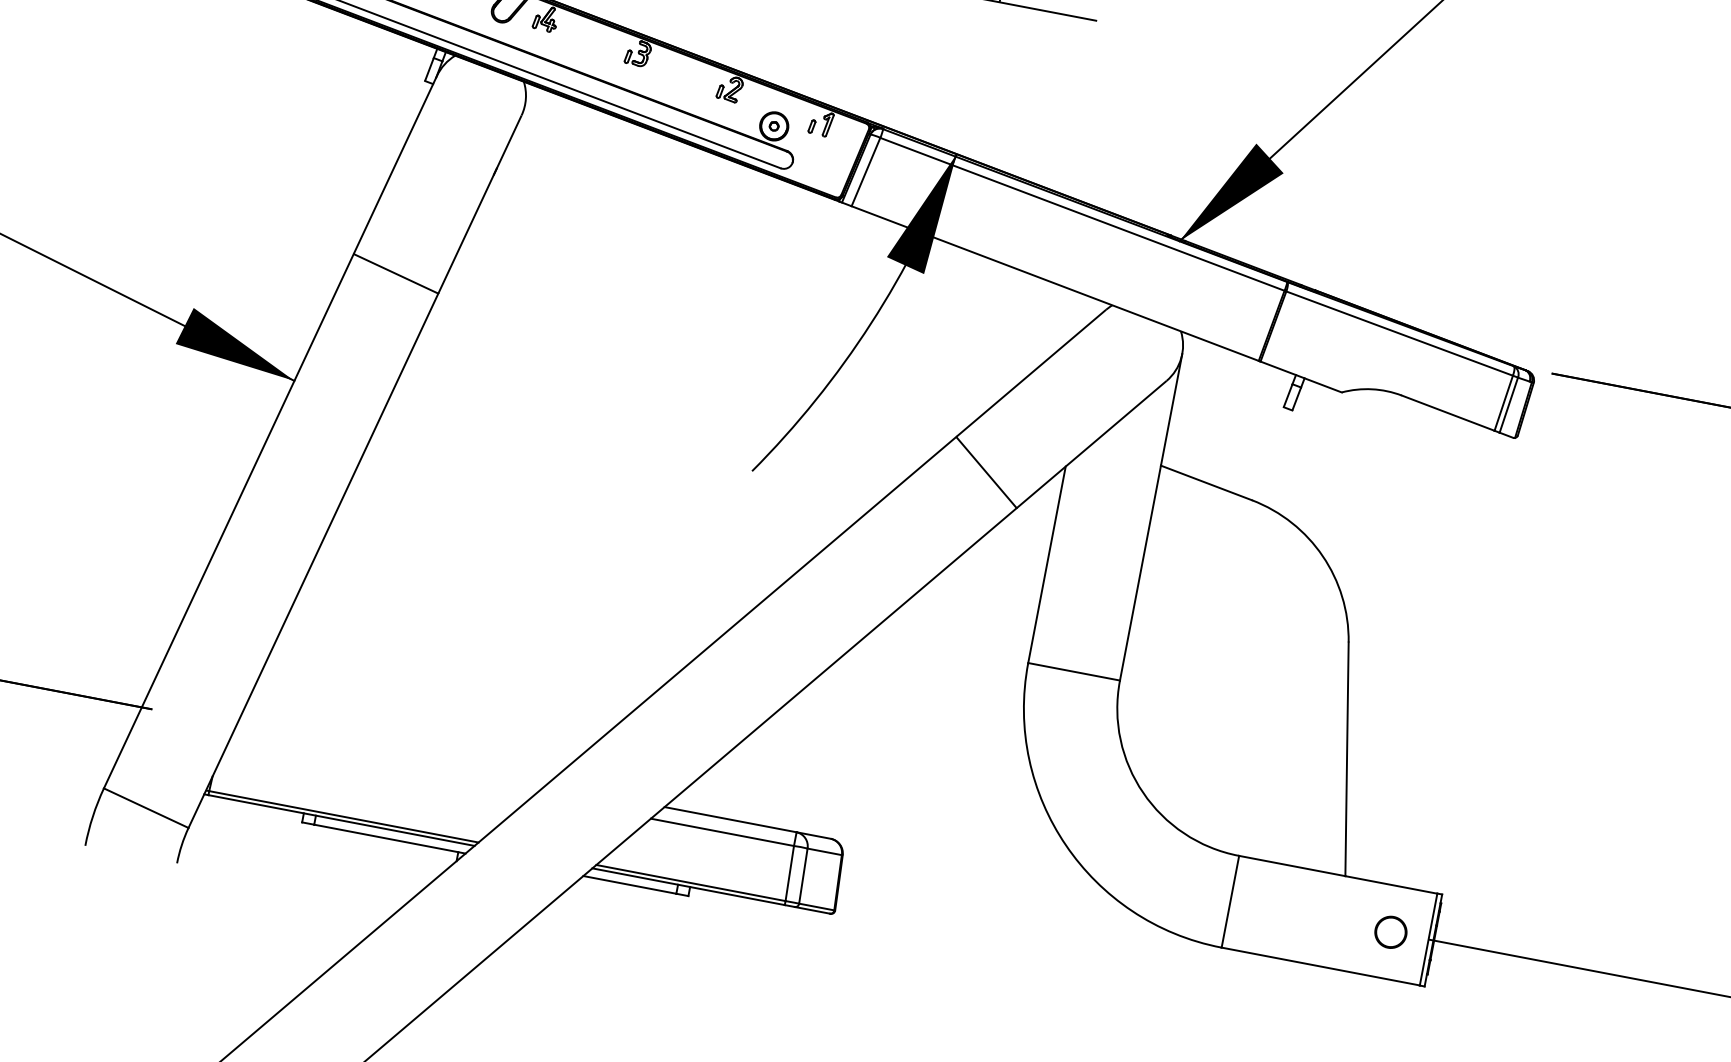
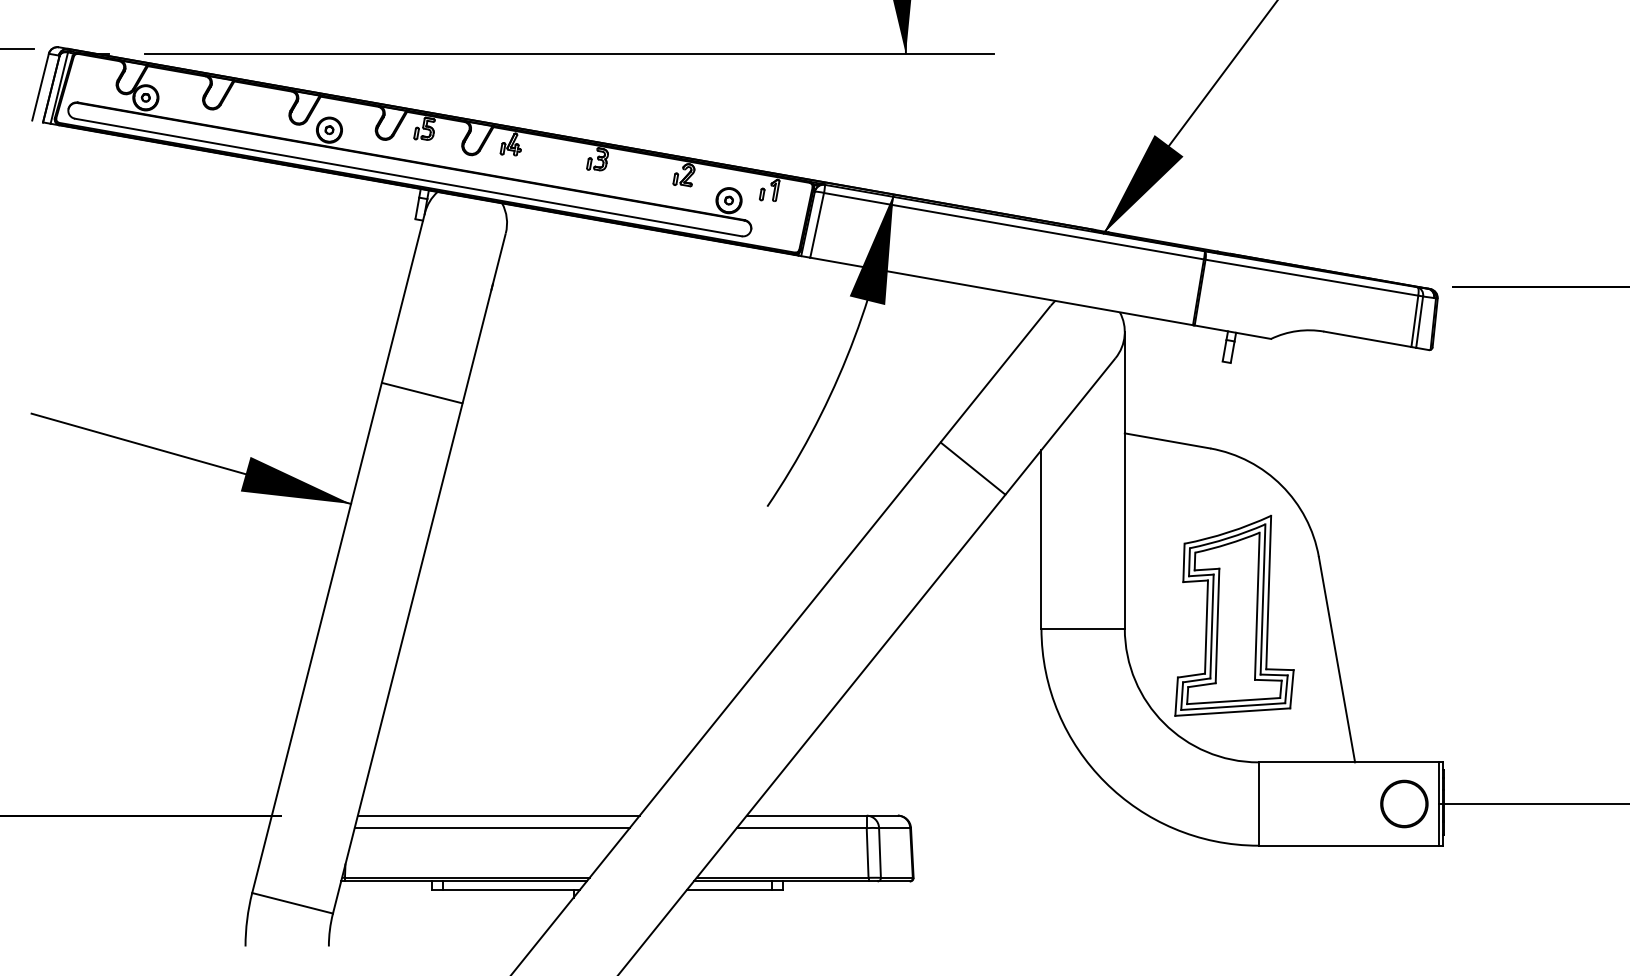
part: (1243, 689) -> (1234, 615), added
line: (391, 754) -> (498, 815), added
line: (380, 767) -> (491, 828), added
part: (1391, 931) -> (1404, 803), size x1.67

